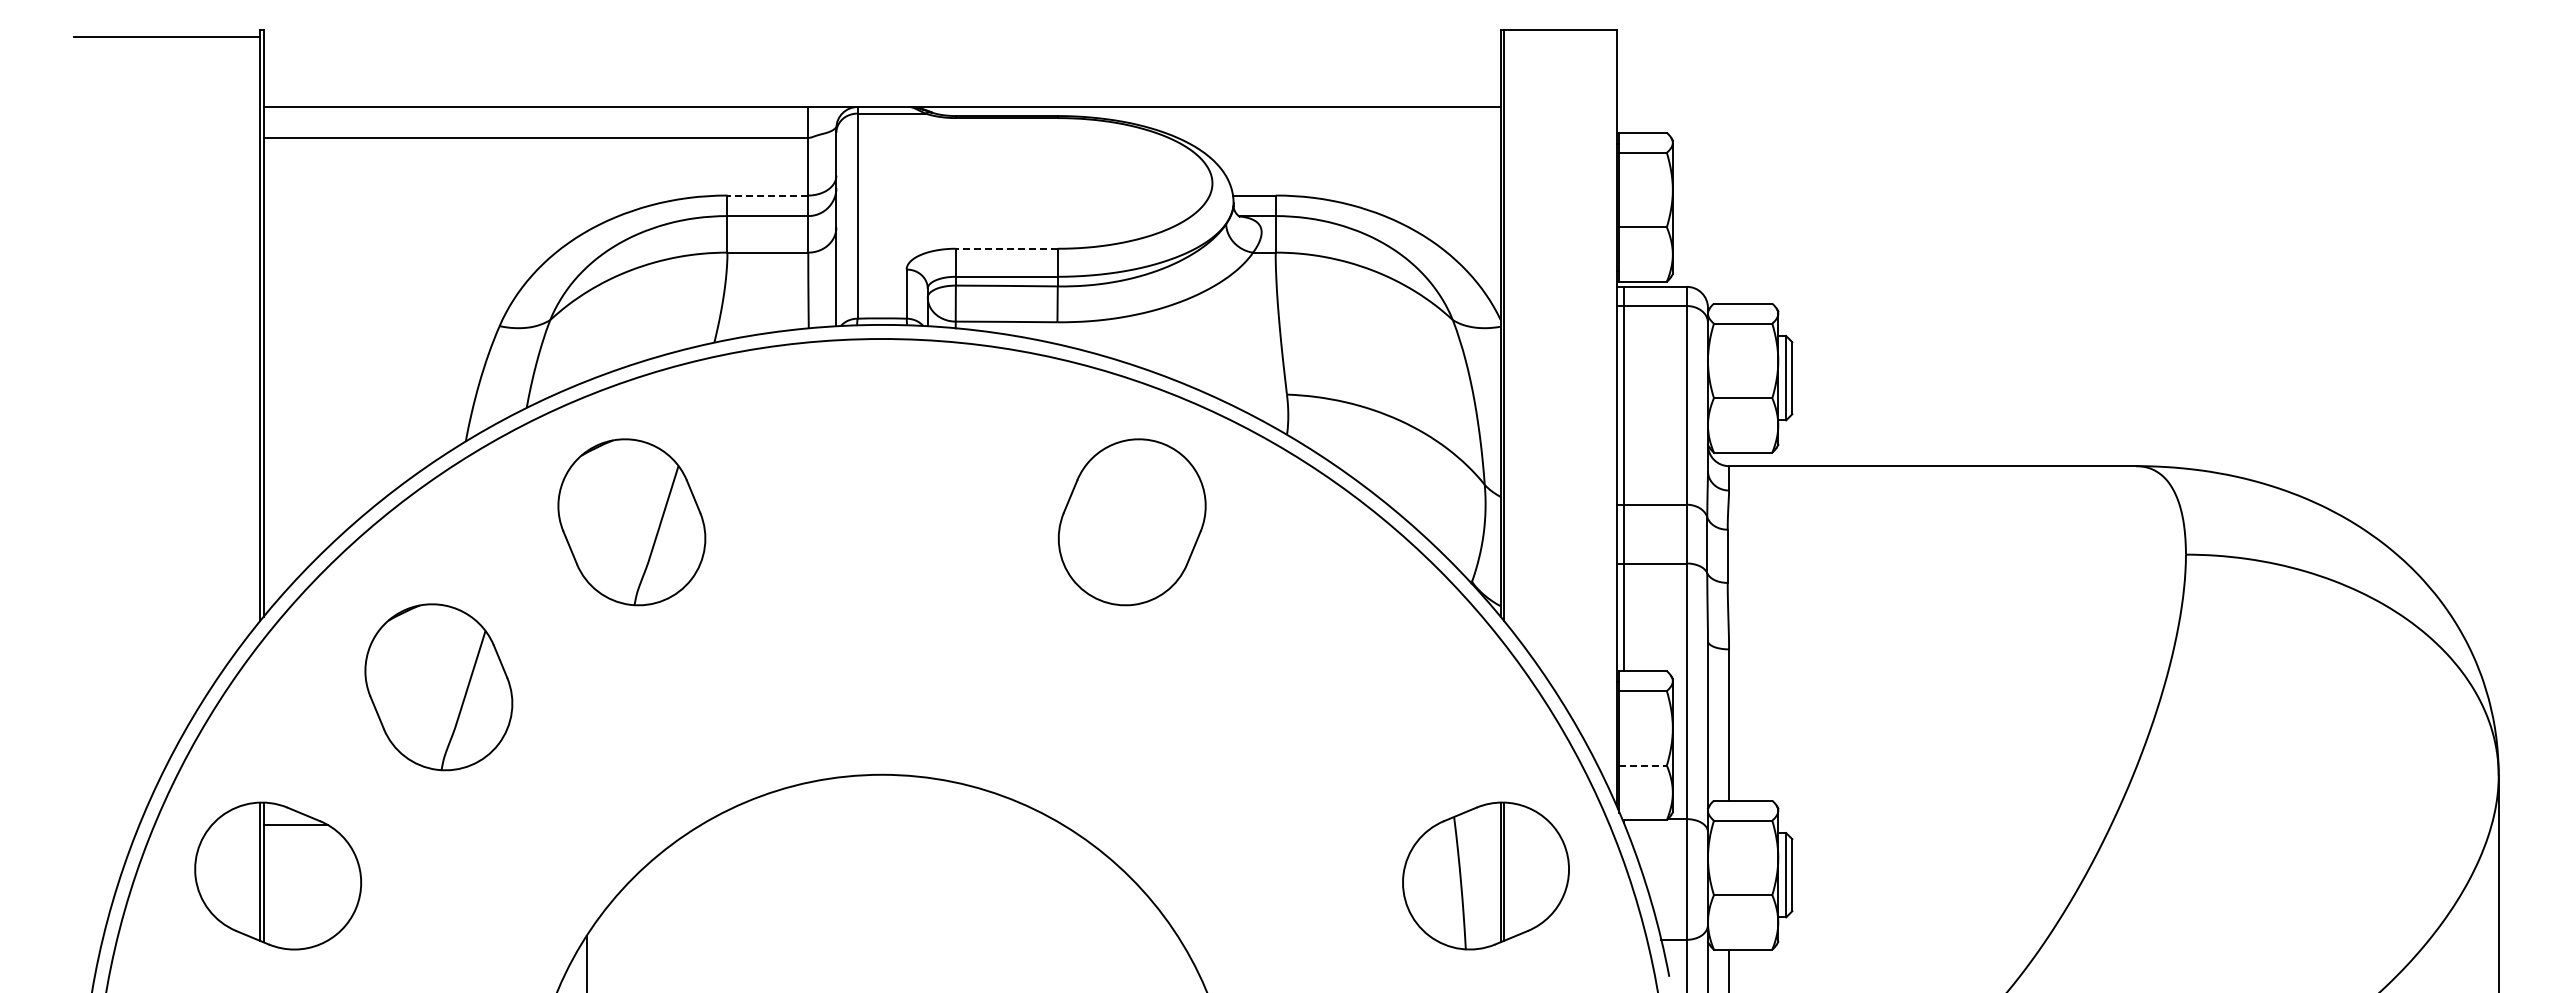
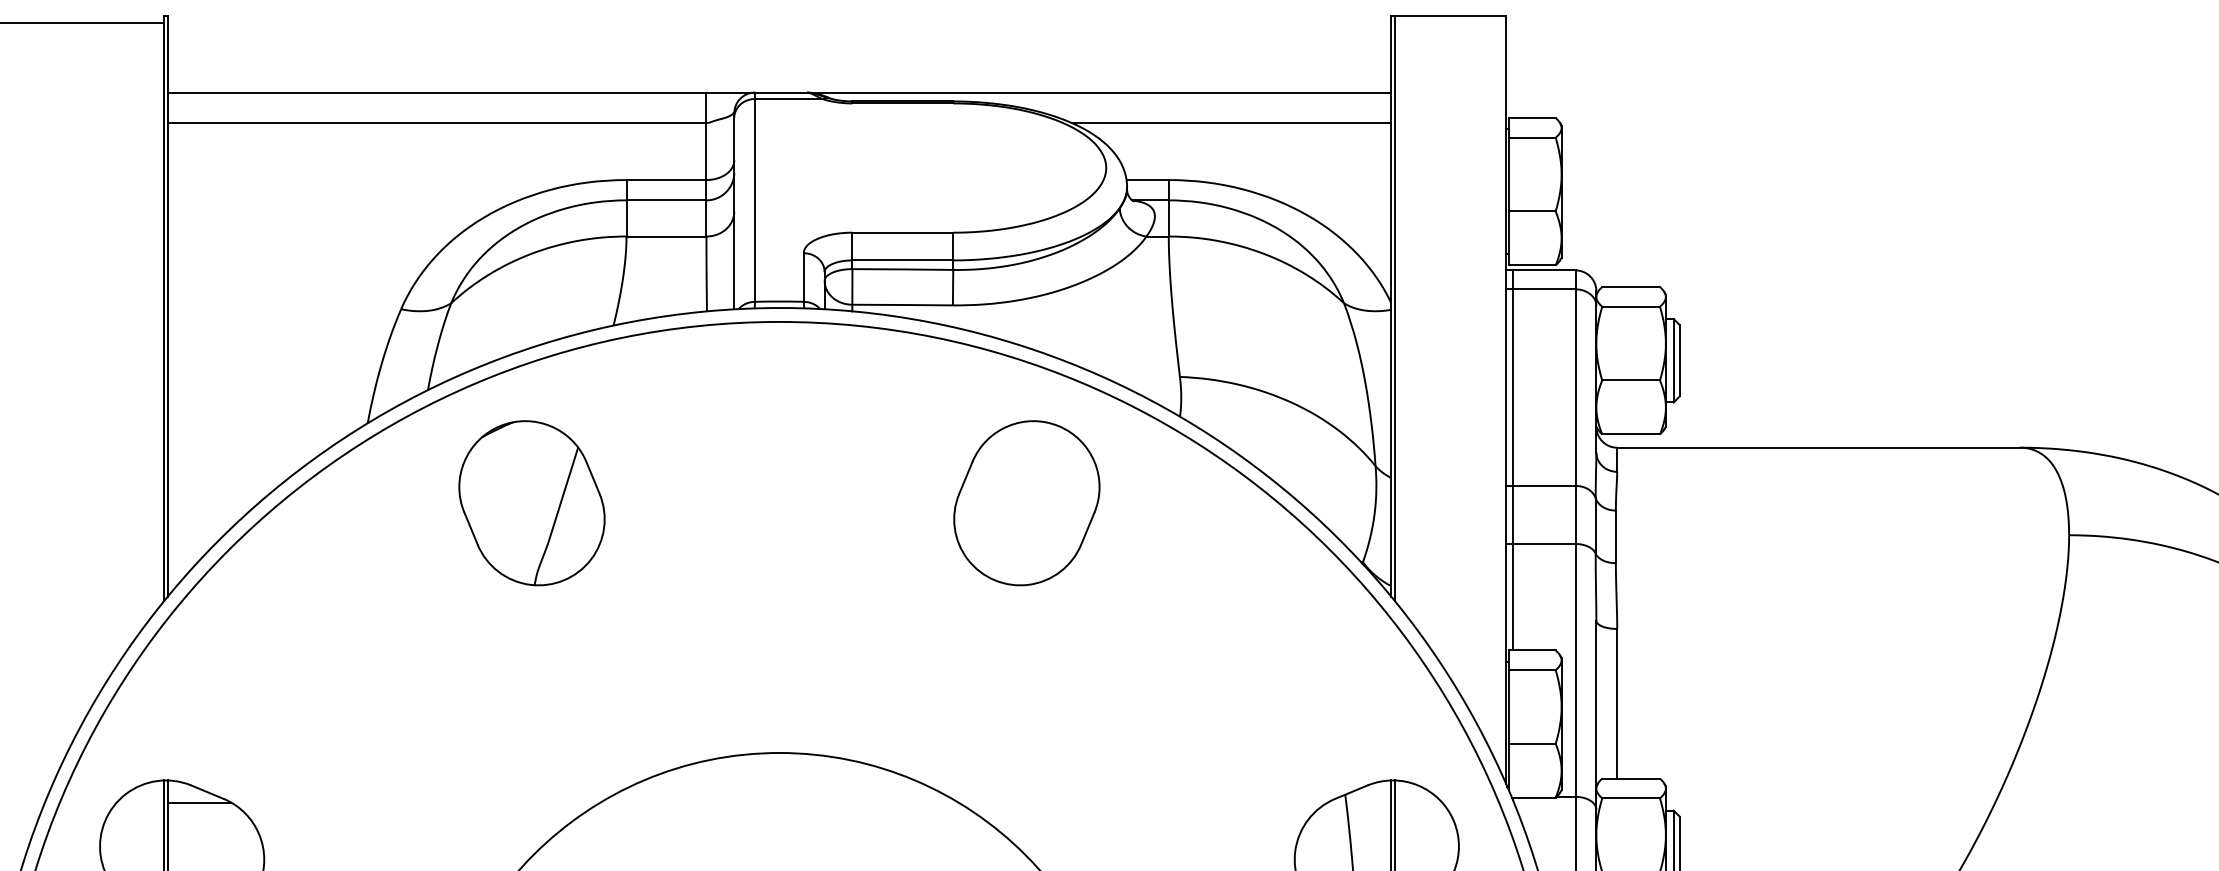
line: (1338, 137) -> (1230, 122), added
line: (767, 195) -> (666, 180), dashed -> solid
line: (1006, 248) -> (902, 232), dashed -> solid
part: (438, 687) -> (340, 666), removed
line: (1643, 765) -> (1532, 743), dashed -> solid

